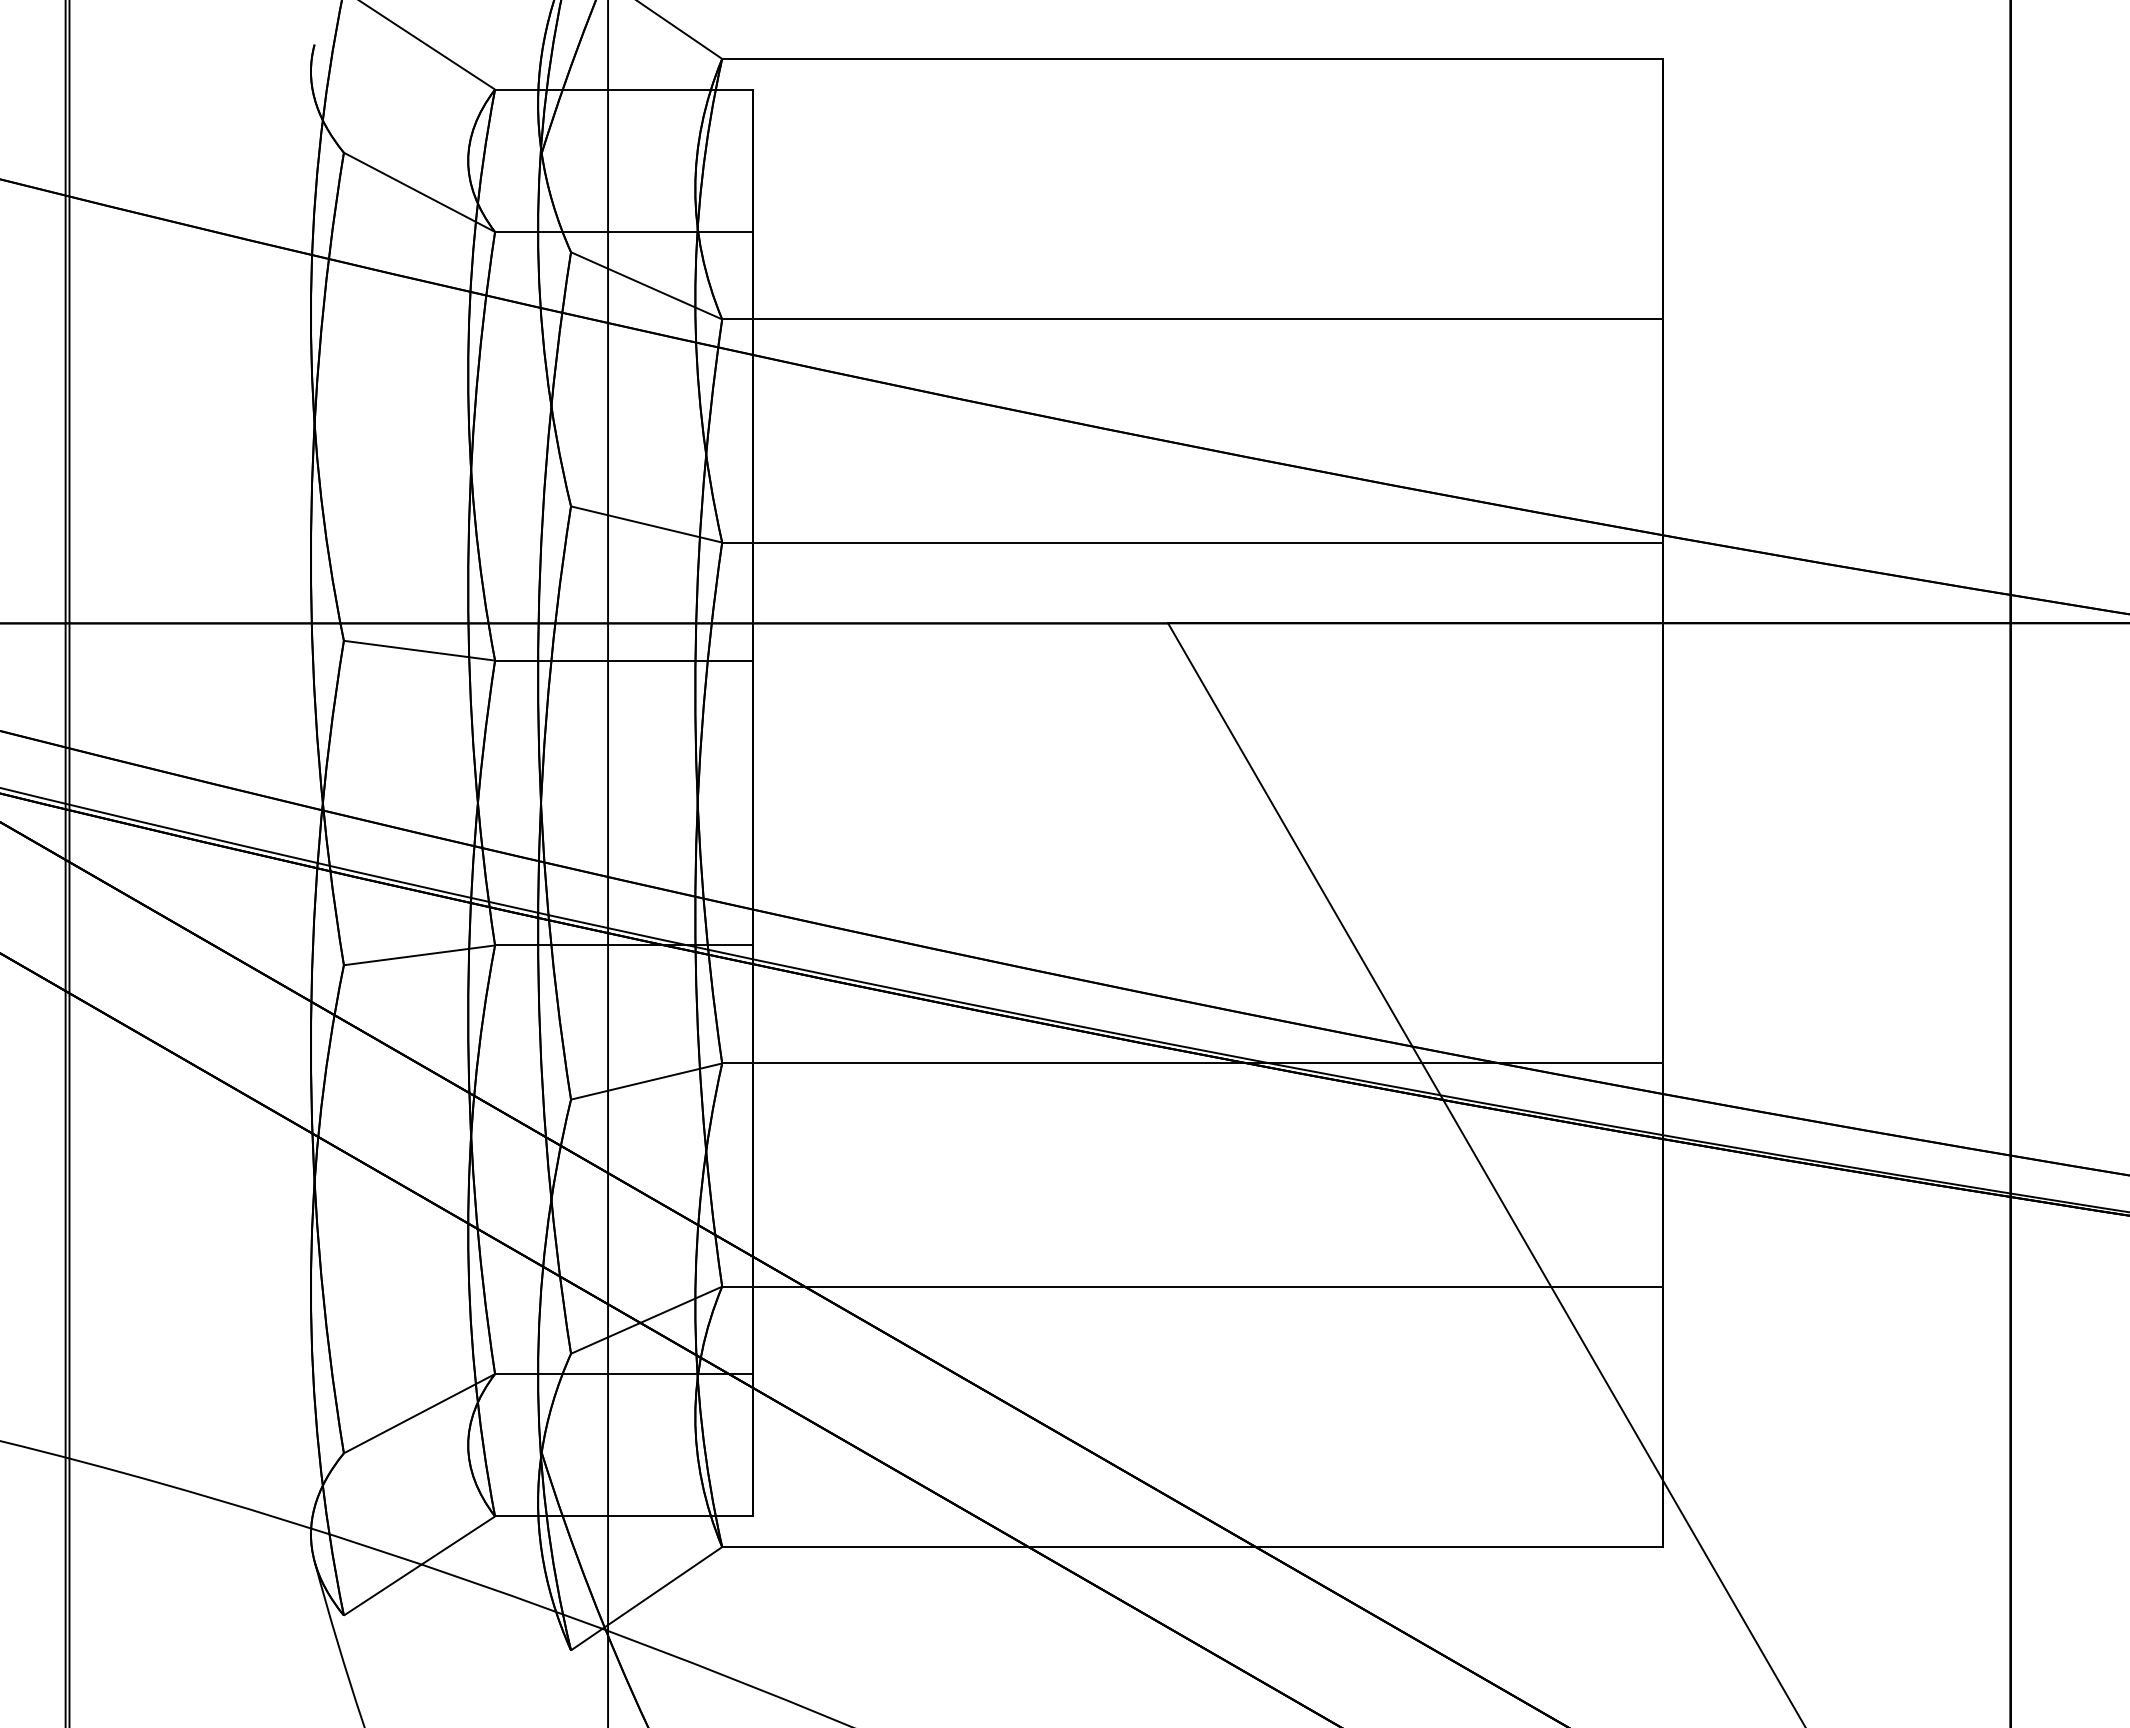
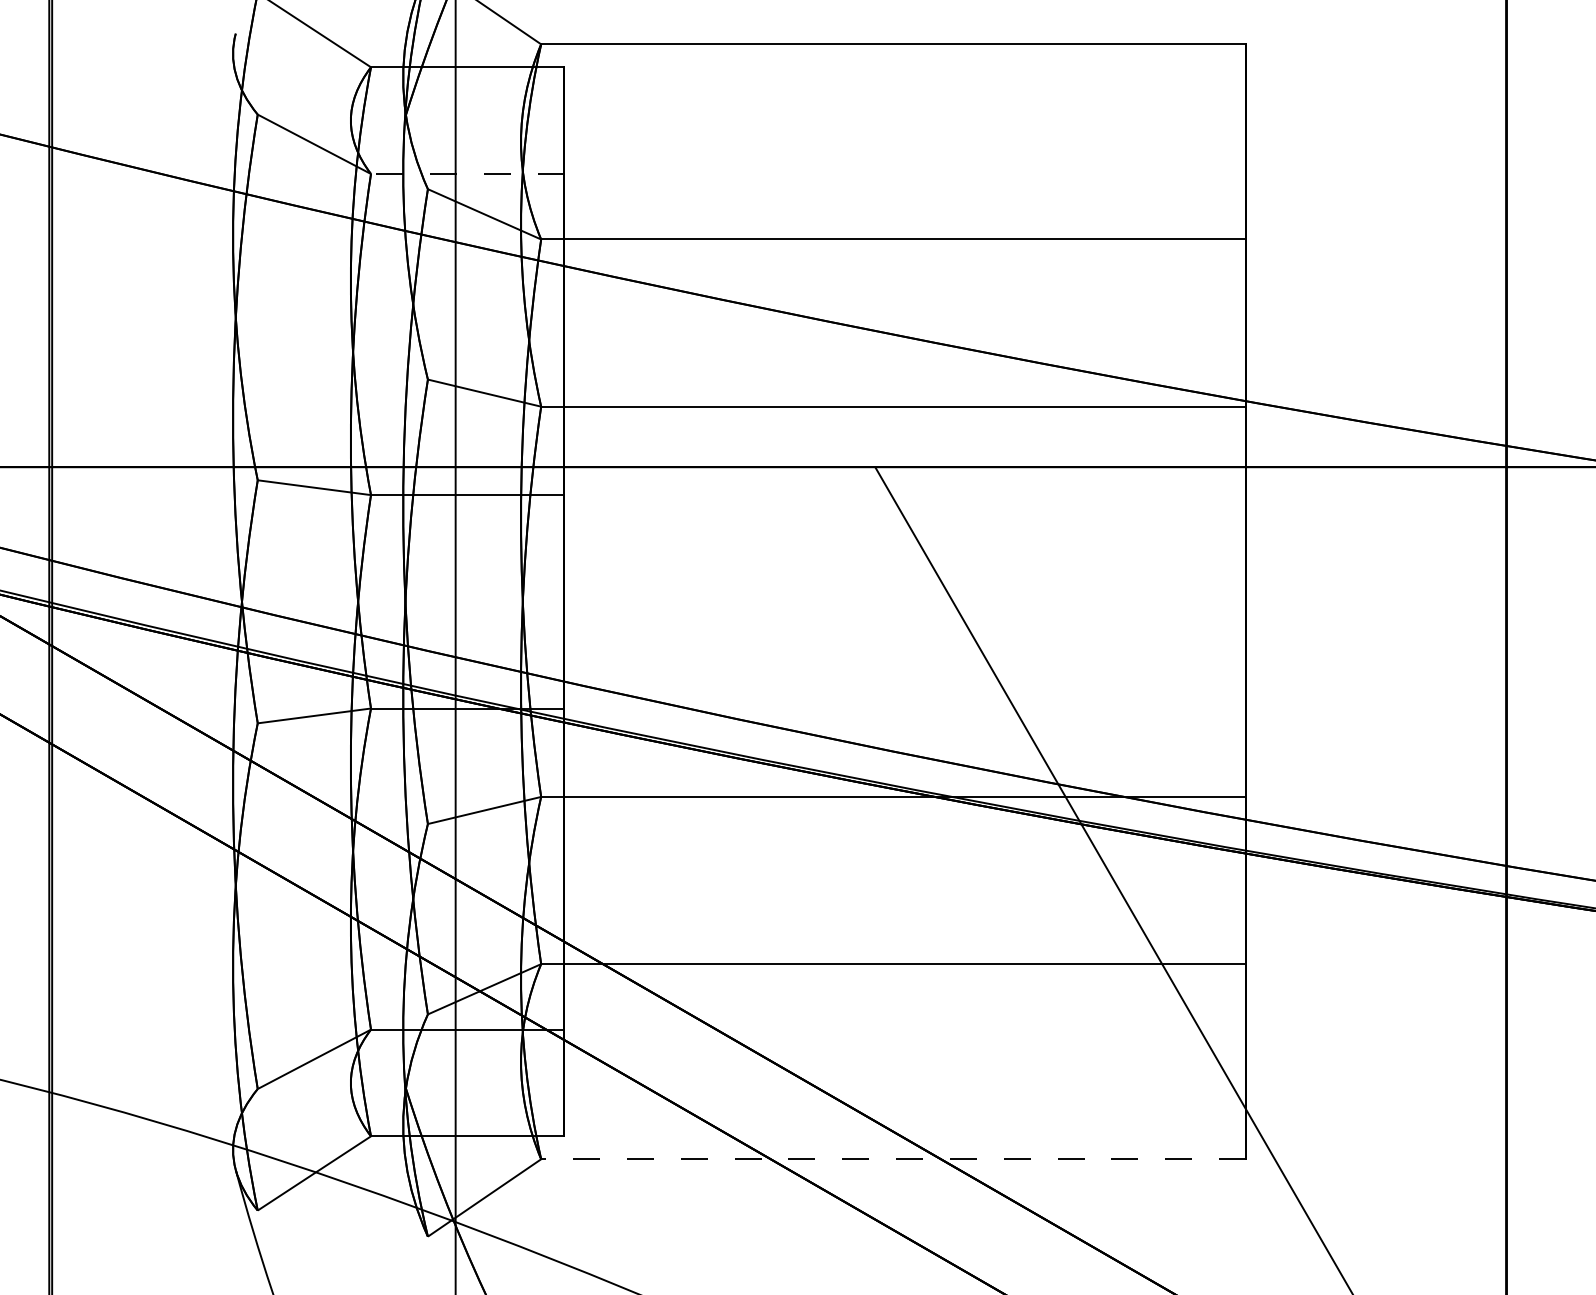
line: (623, 232) -> (467, 174), solid -> dashed
line: (1192, 1547) -> (893, 1159), solid -> dashed

